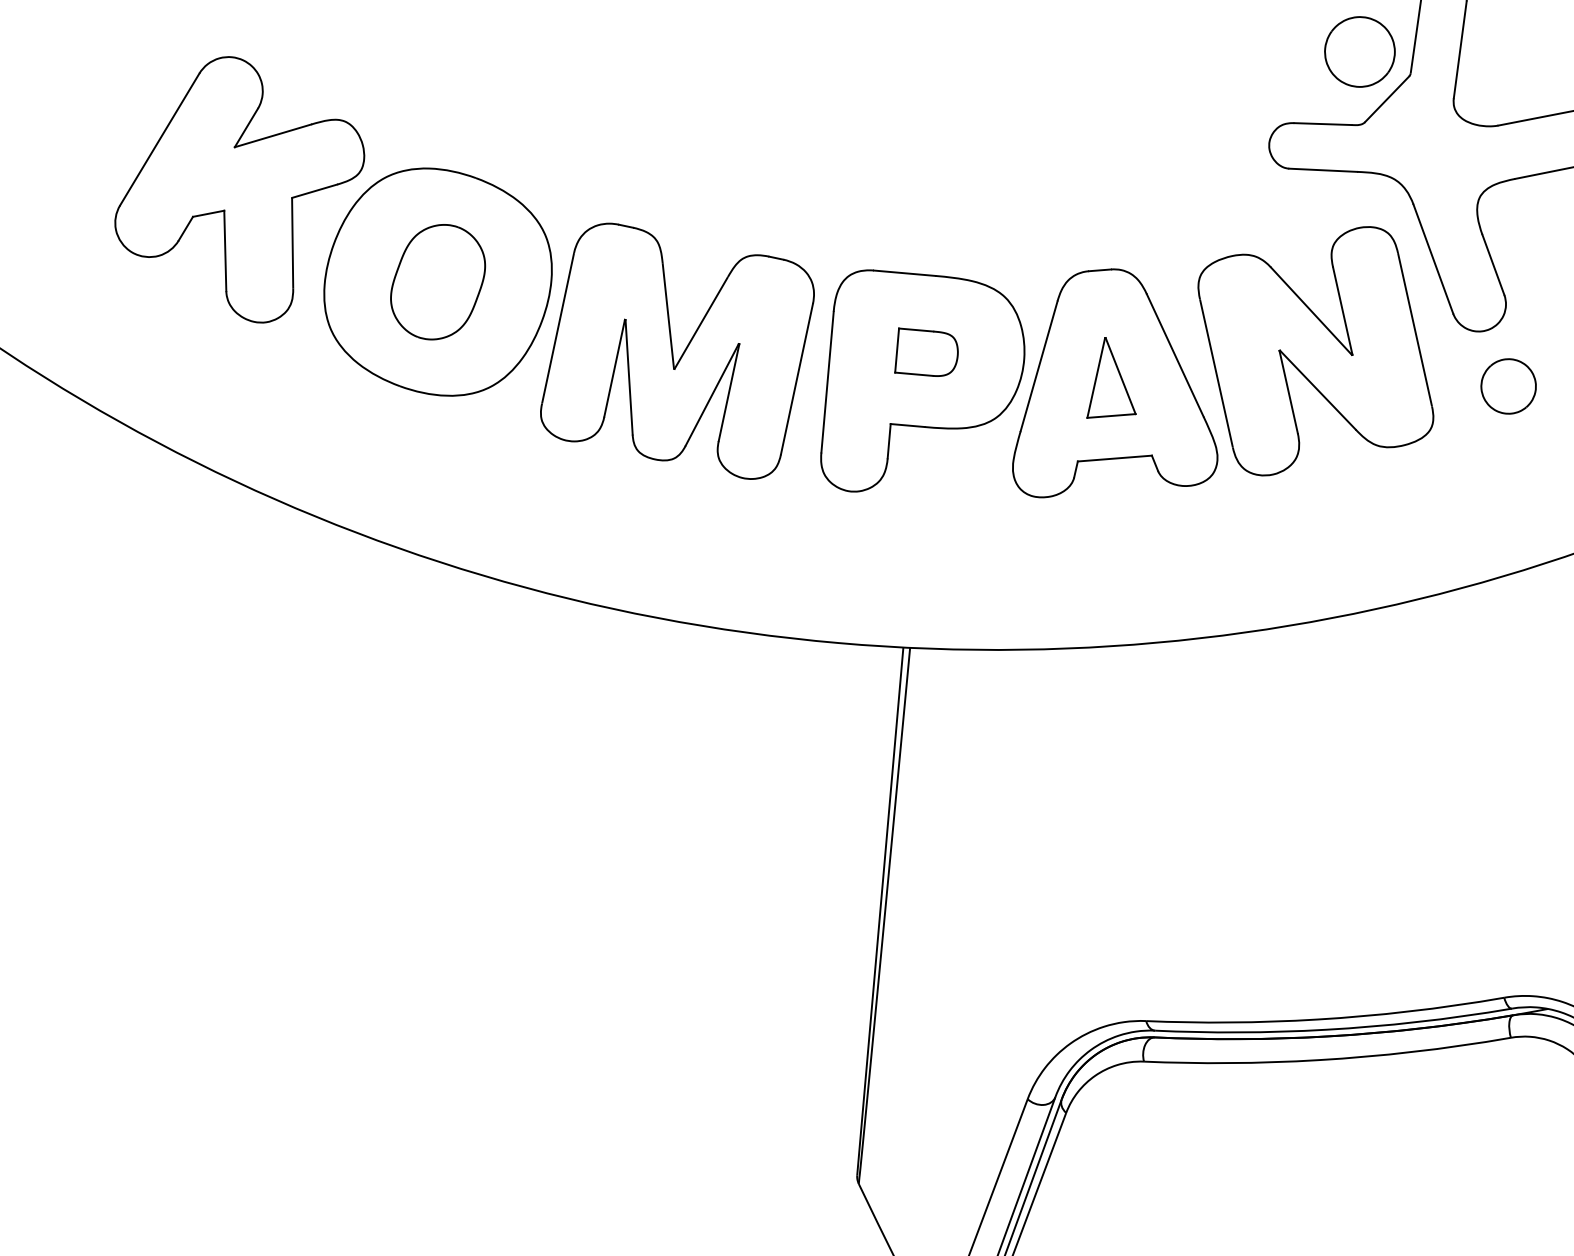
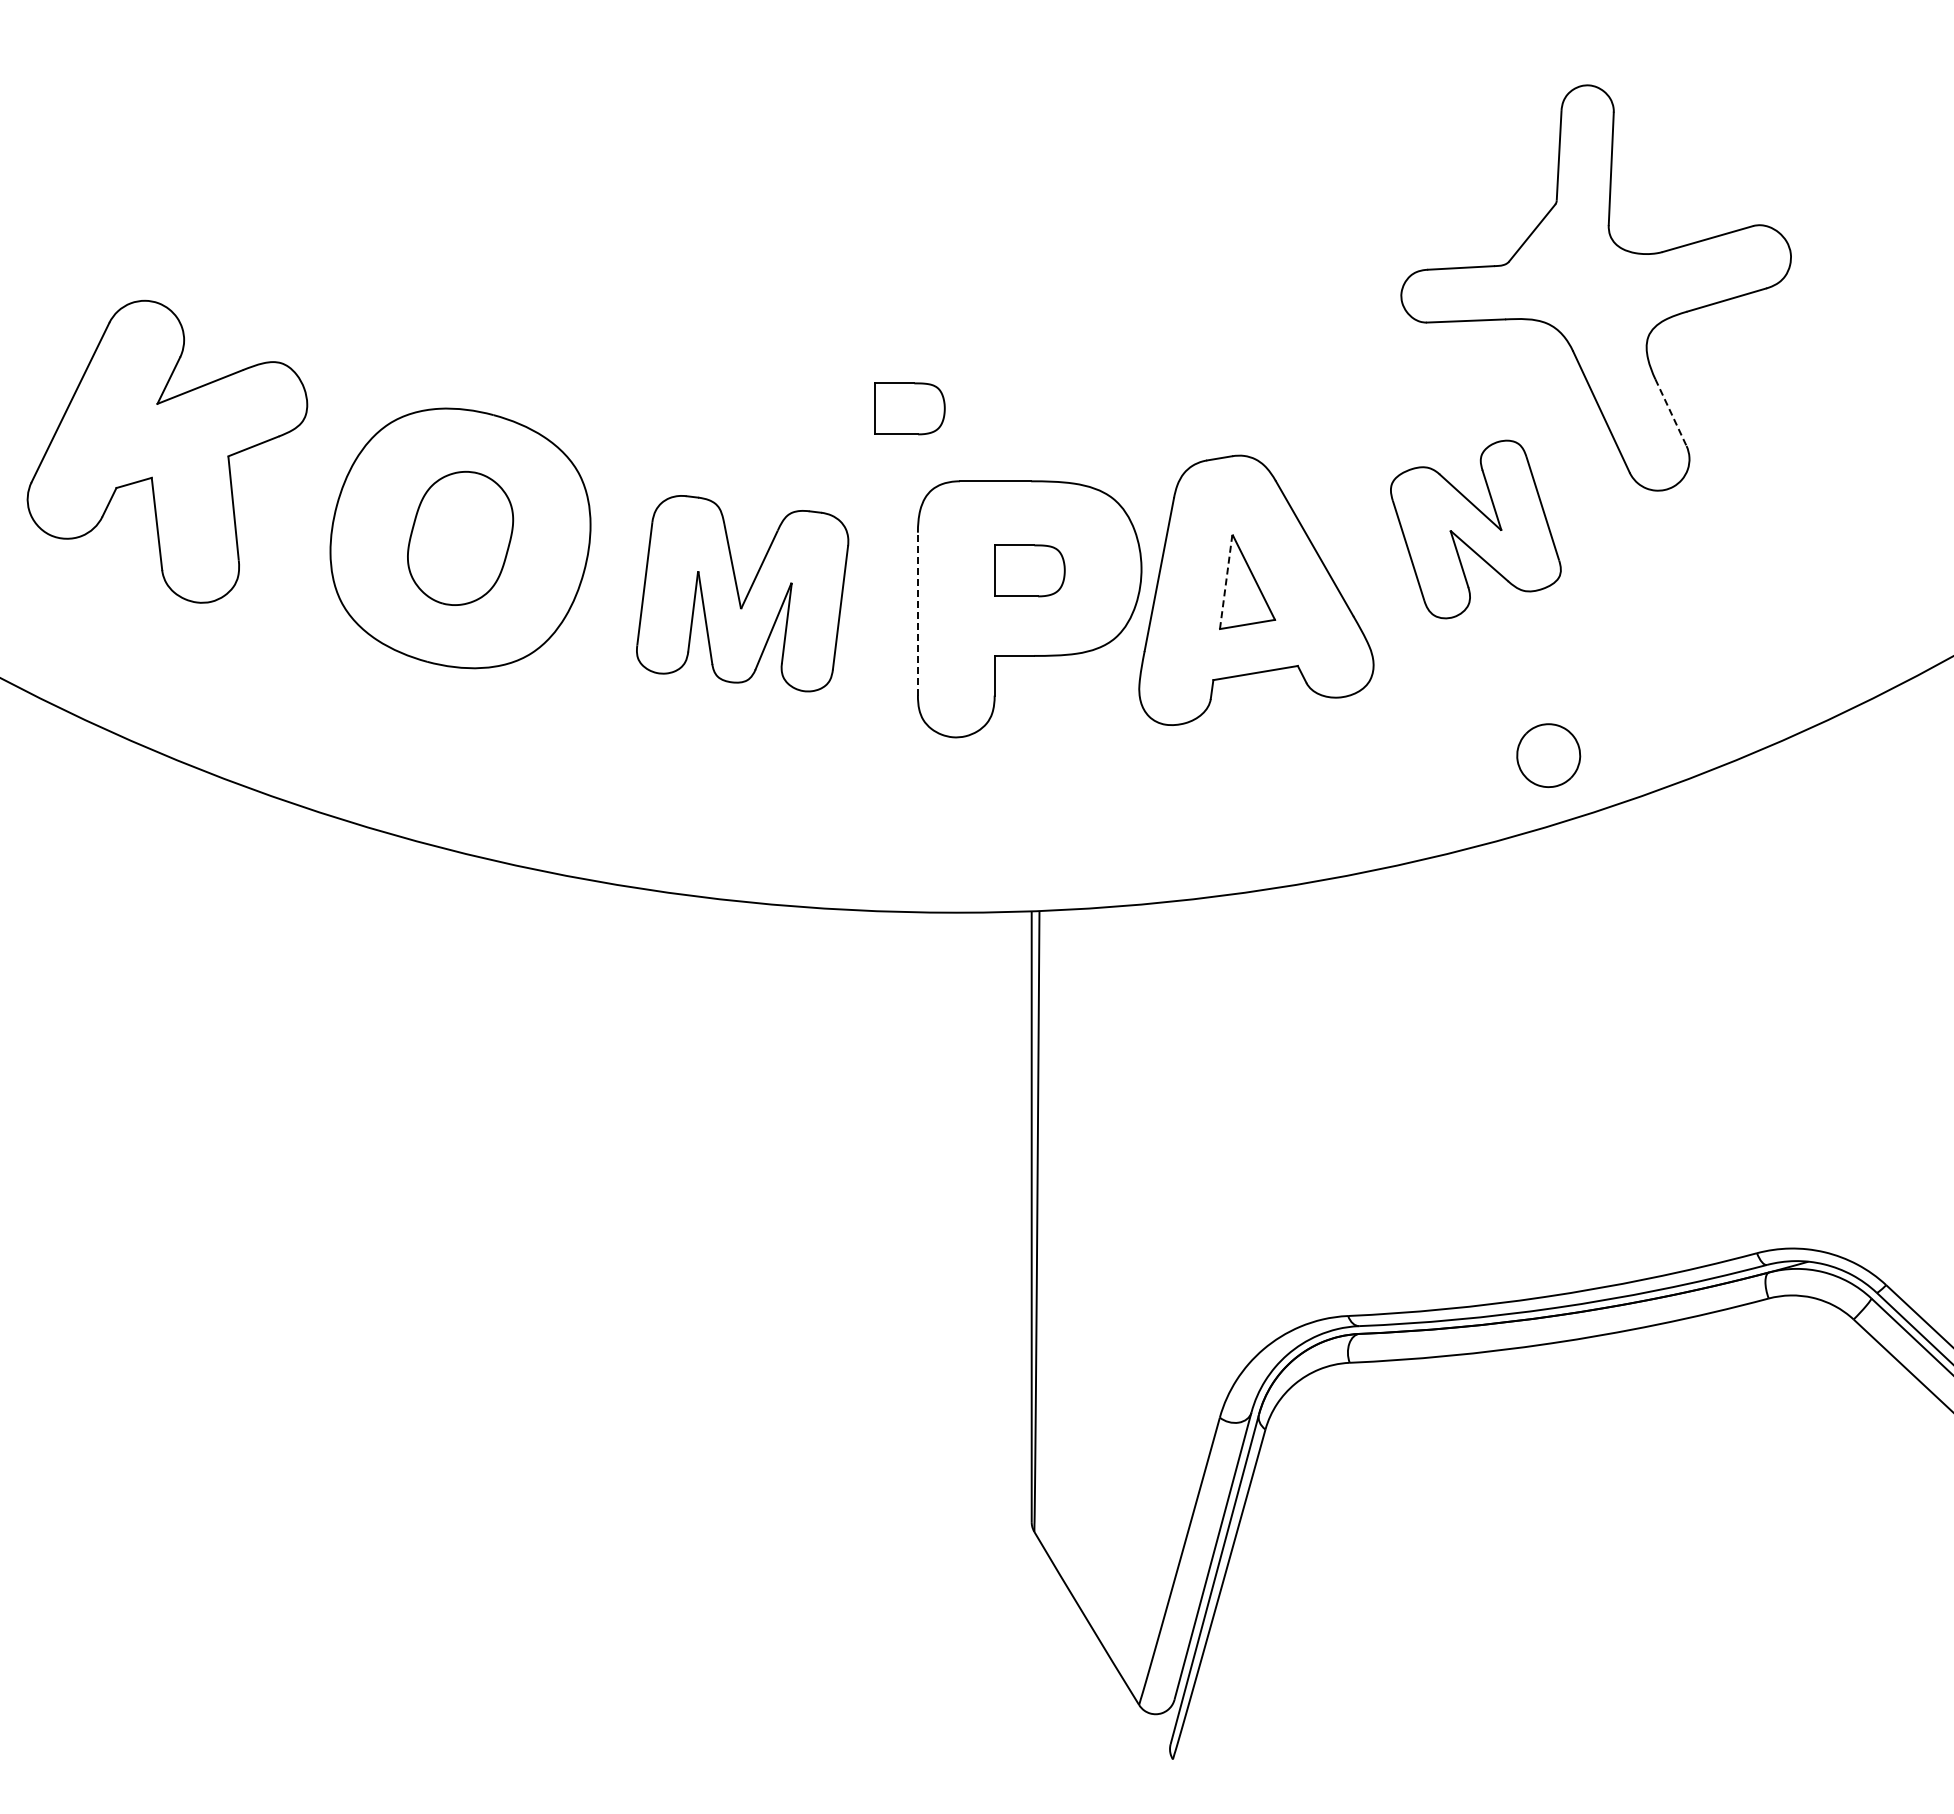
part: (1360, 52) -> (1496, 181), removed
part: (239, 189) -> (167, 451), moved
part: (835, 203) -> (909, 408), added
line: (1493, 264) -> (1670, 412), solid -> dashed
part: (677, 351) -> (742, 593), size x0.7
part: (1315, 351) -> (1475, 529), size x0.6
line: (1096, 377) -> (1226, 581), solid -> dashed
line: (827, 381) -> (917, 613), solid -> dashed
part: (1508, 386) -> (1548, 755), moved

